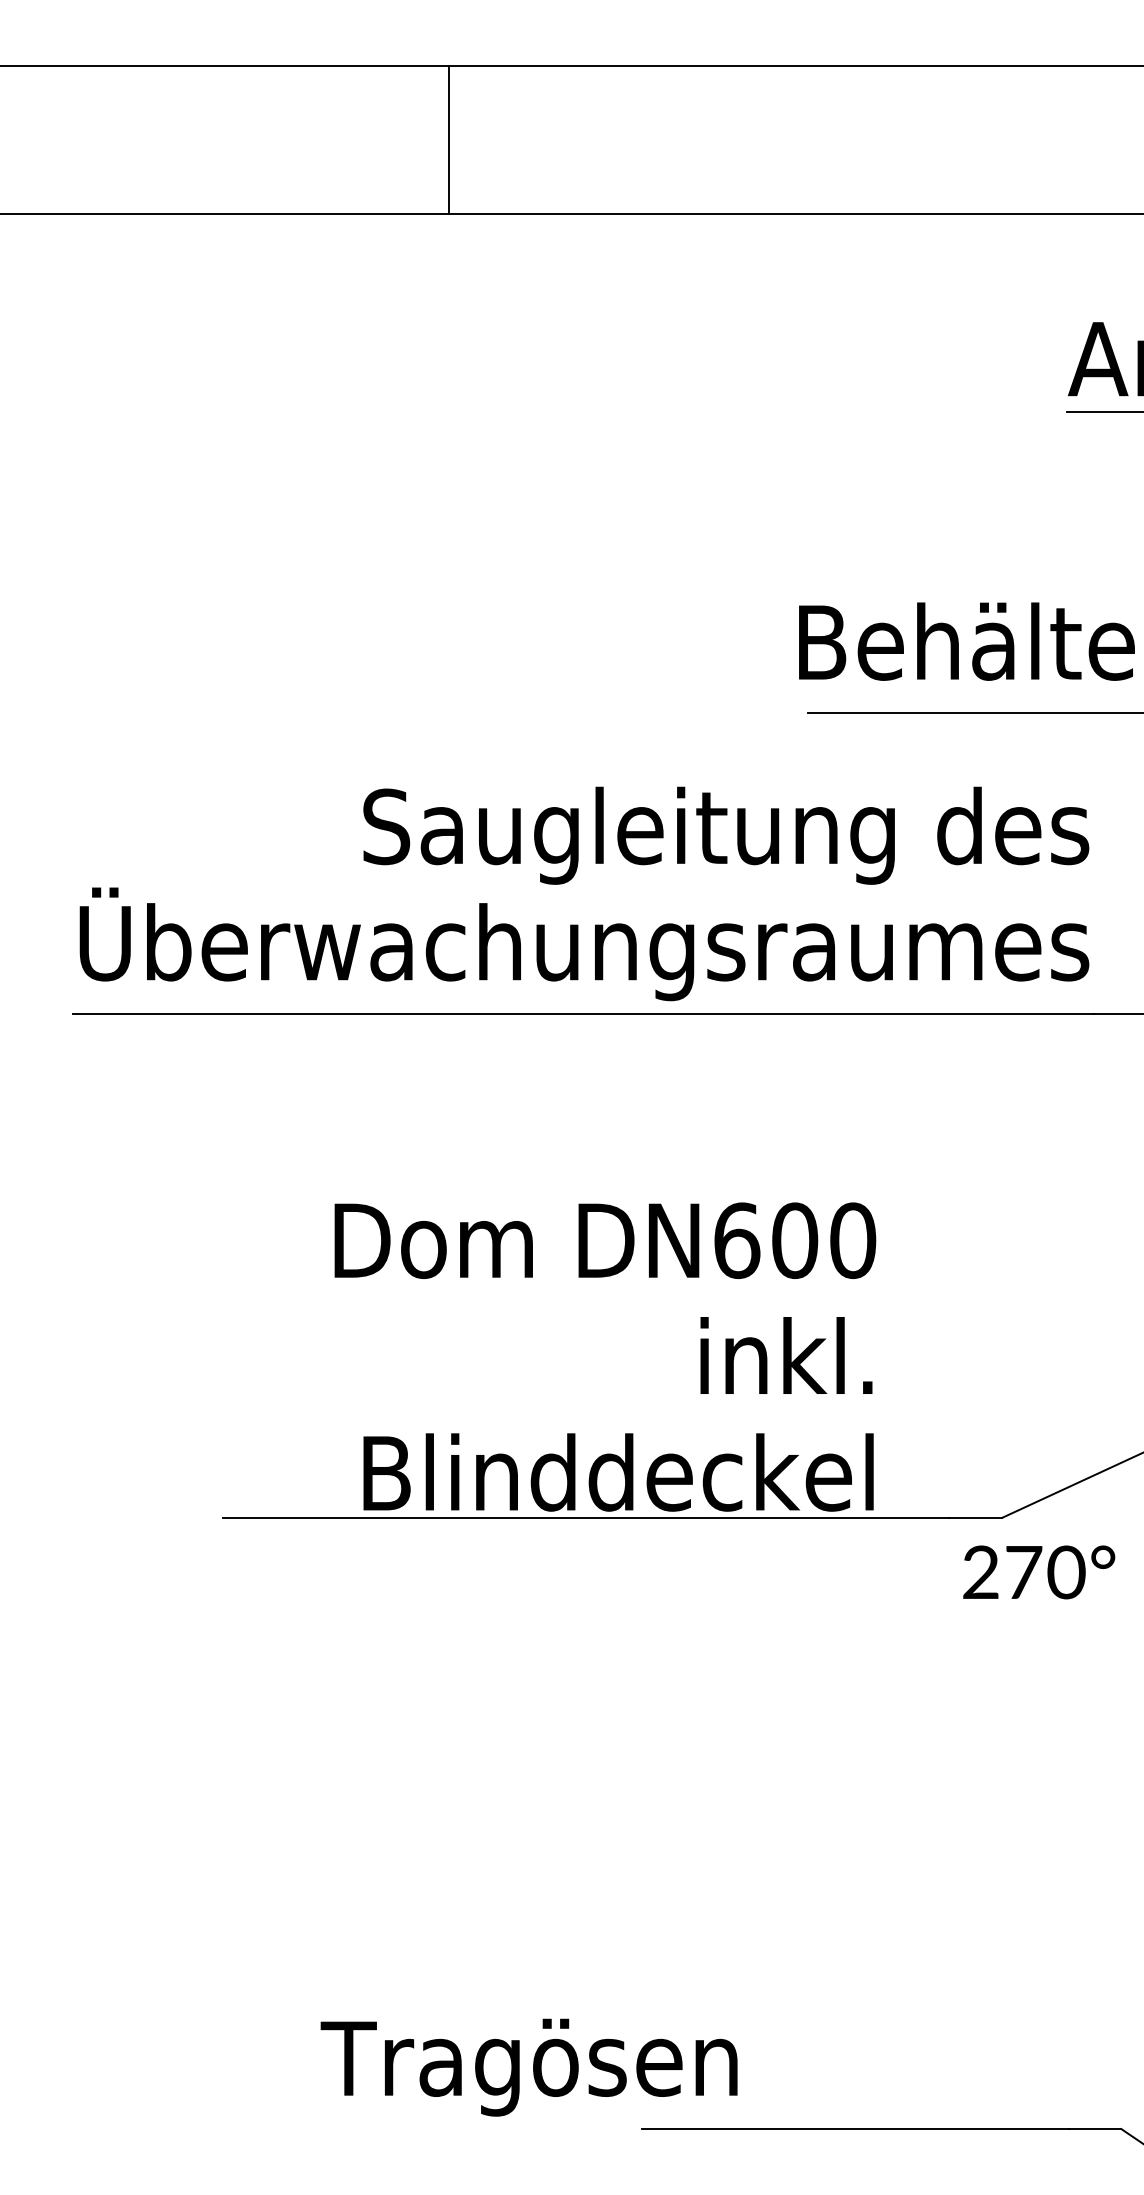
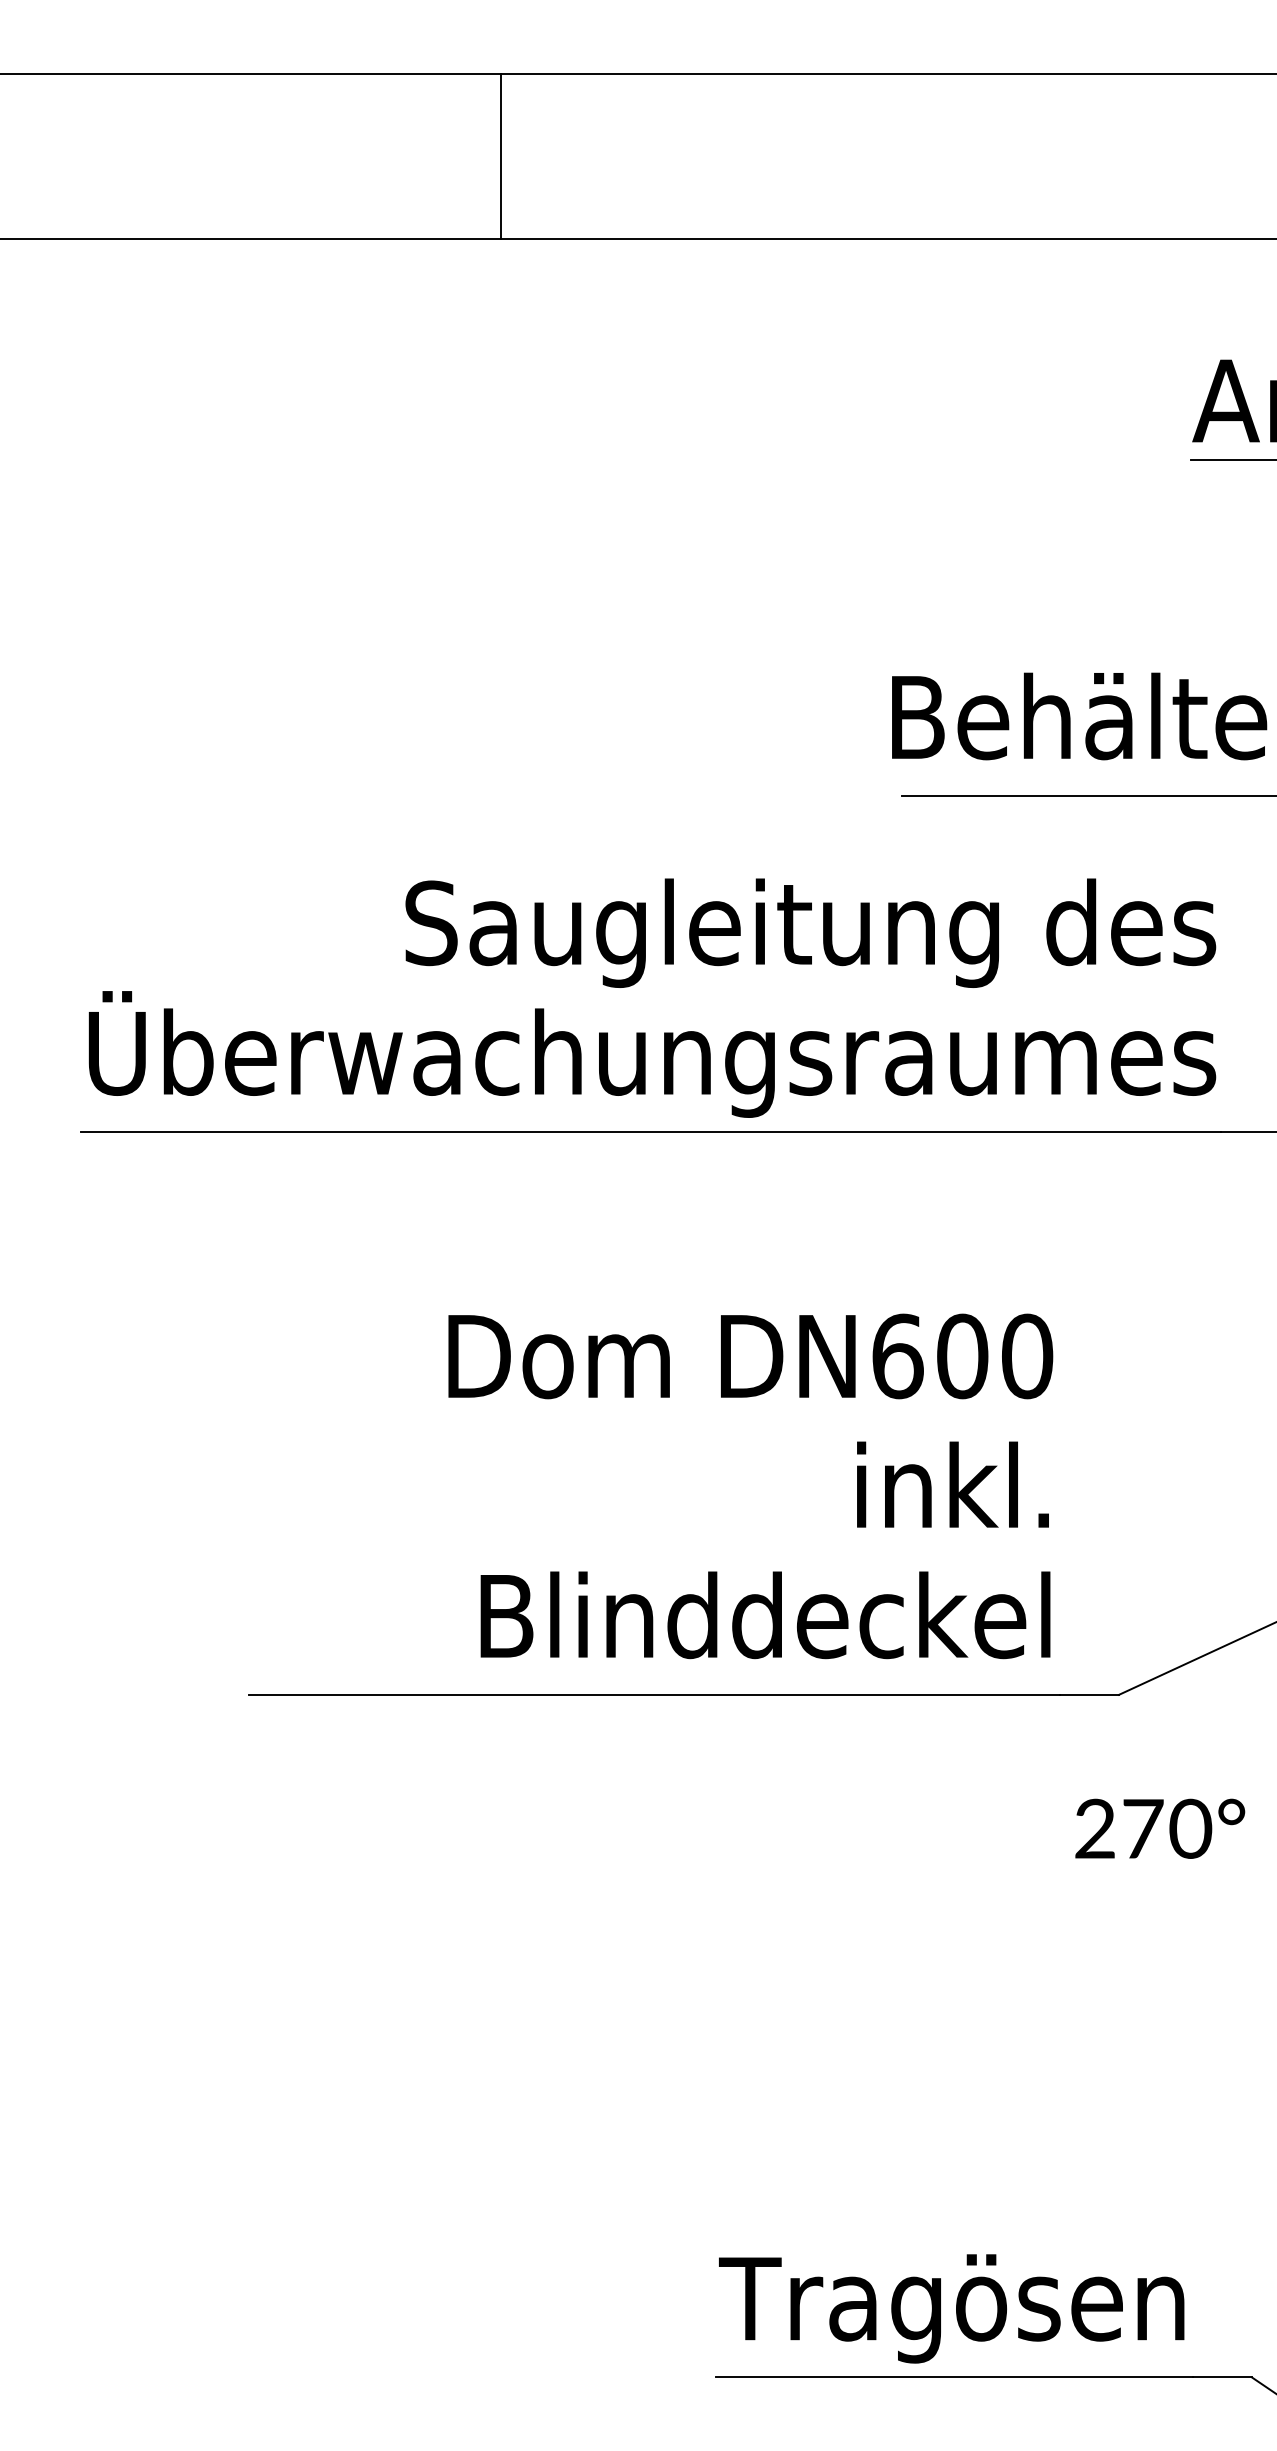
text: (605, 1357) -> (750, 1486), moved
text: (1039, 1572) -> (1160, 1828), moved
text: (529, 2067) -> (951, 2308), moved

